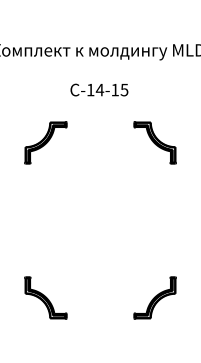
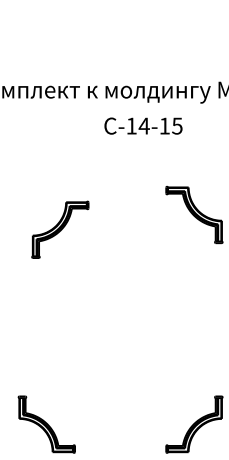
text: (99, 89) -> (143, 125), moved
part: (45, 142) -> (59, 229), moved

